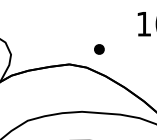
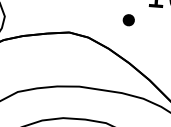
part: (99, 49) -> (128, 20), moved

